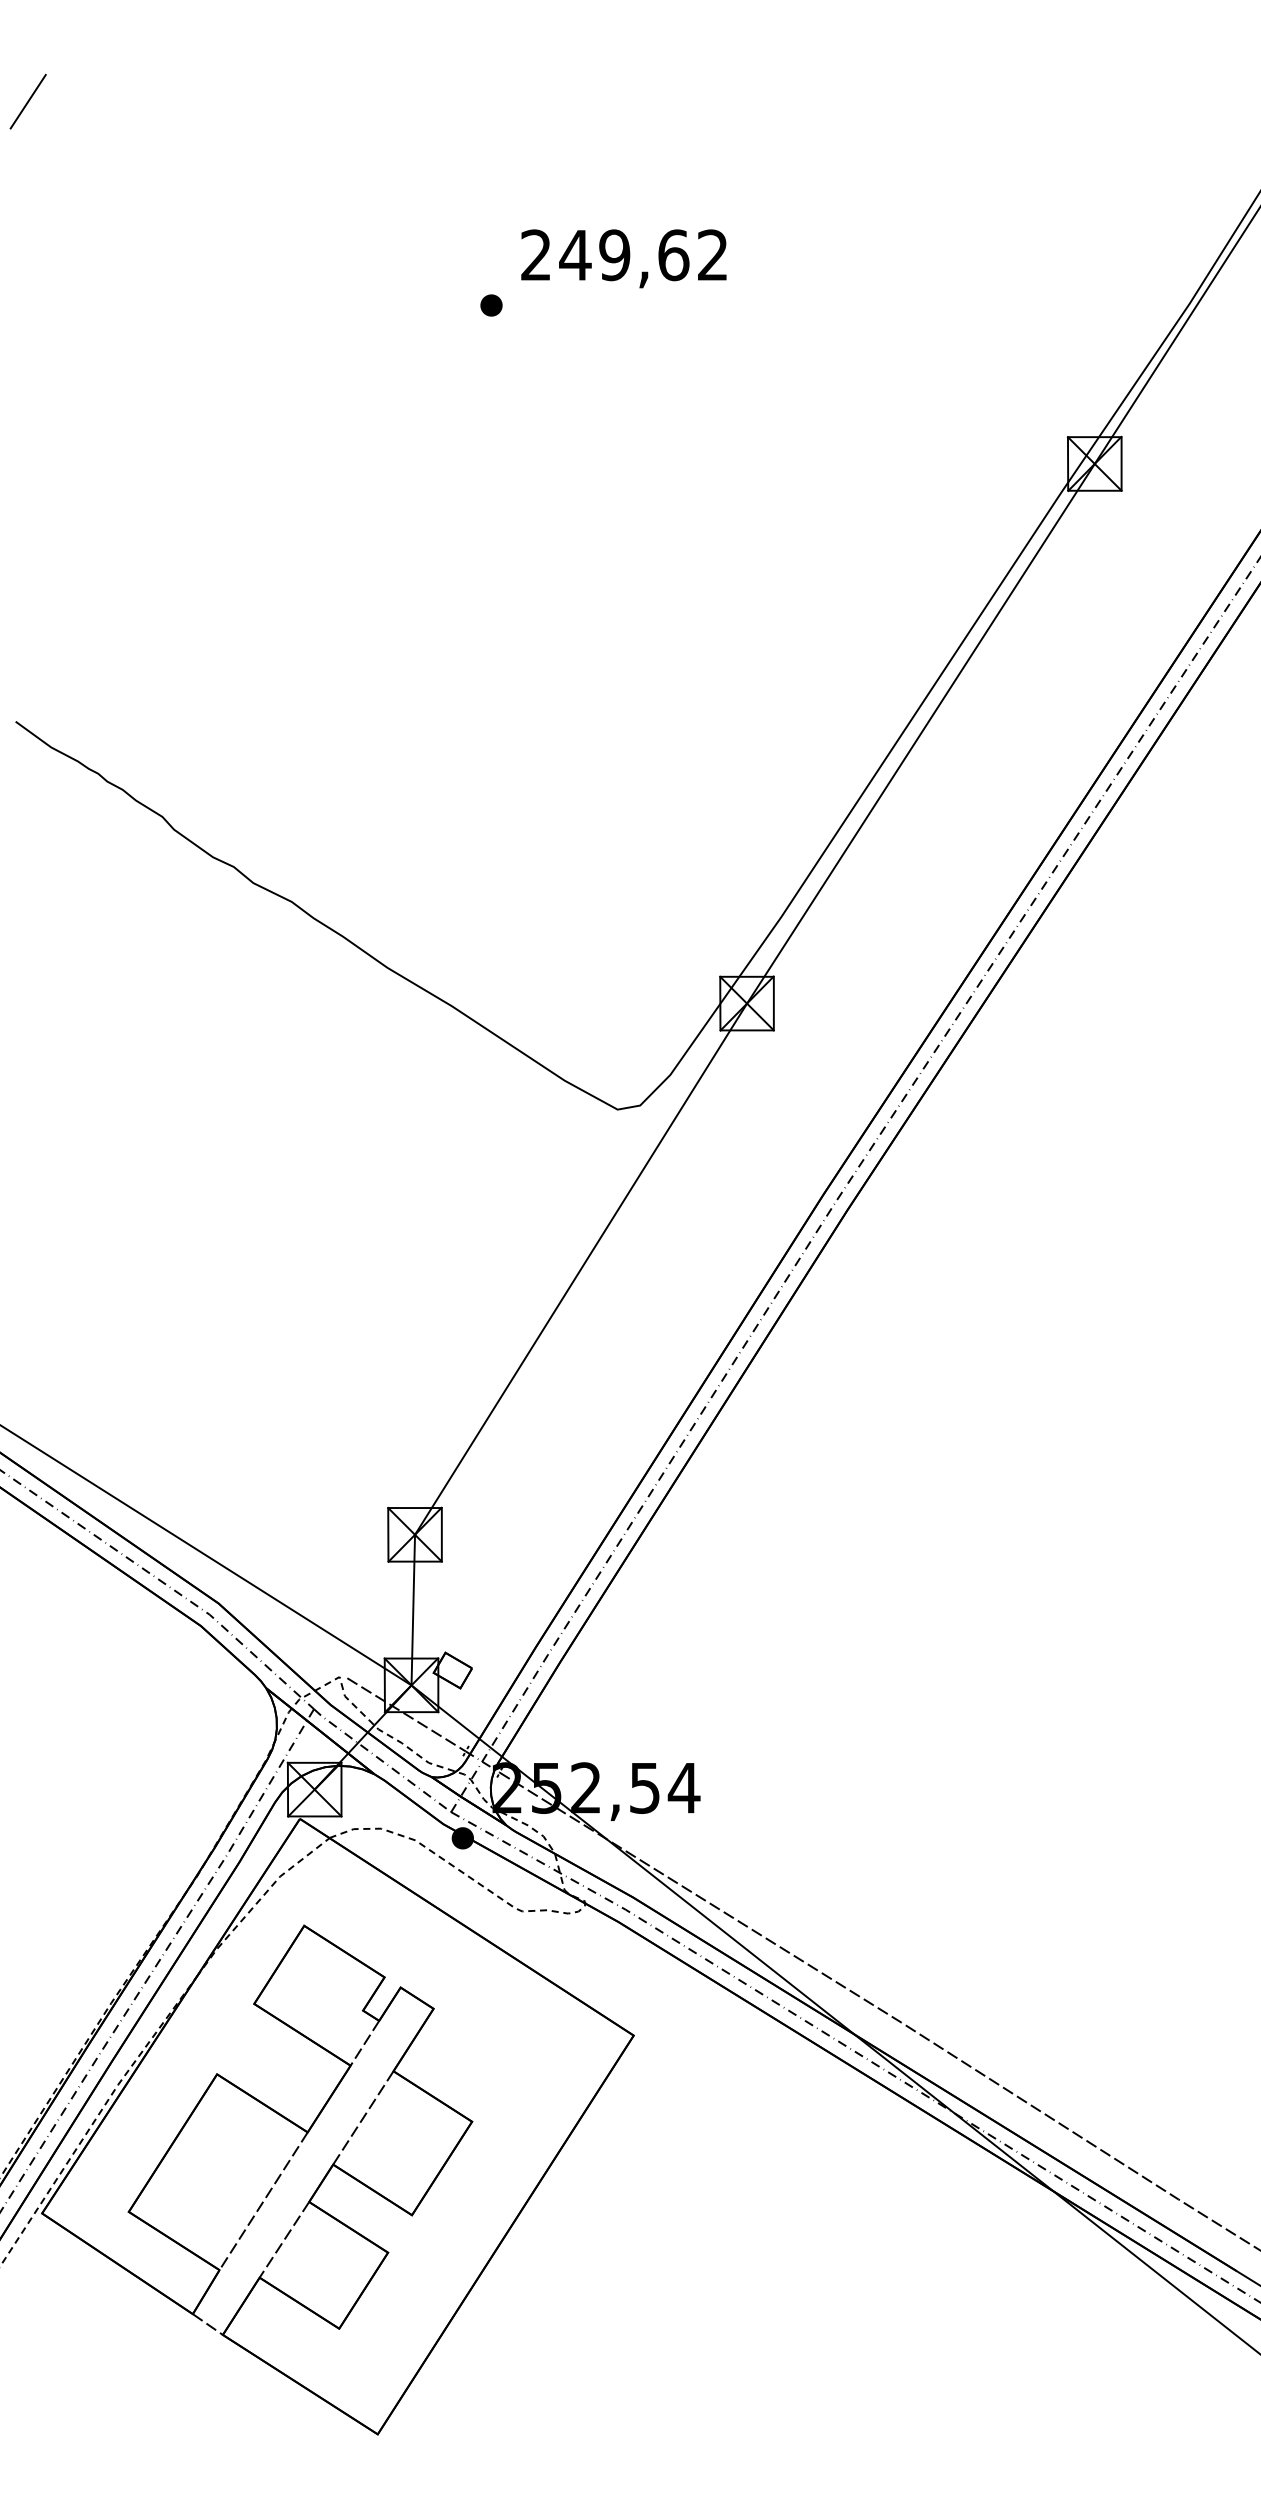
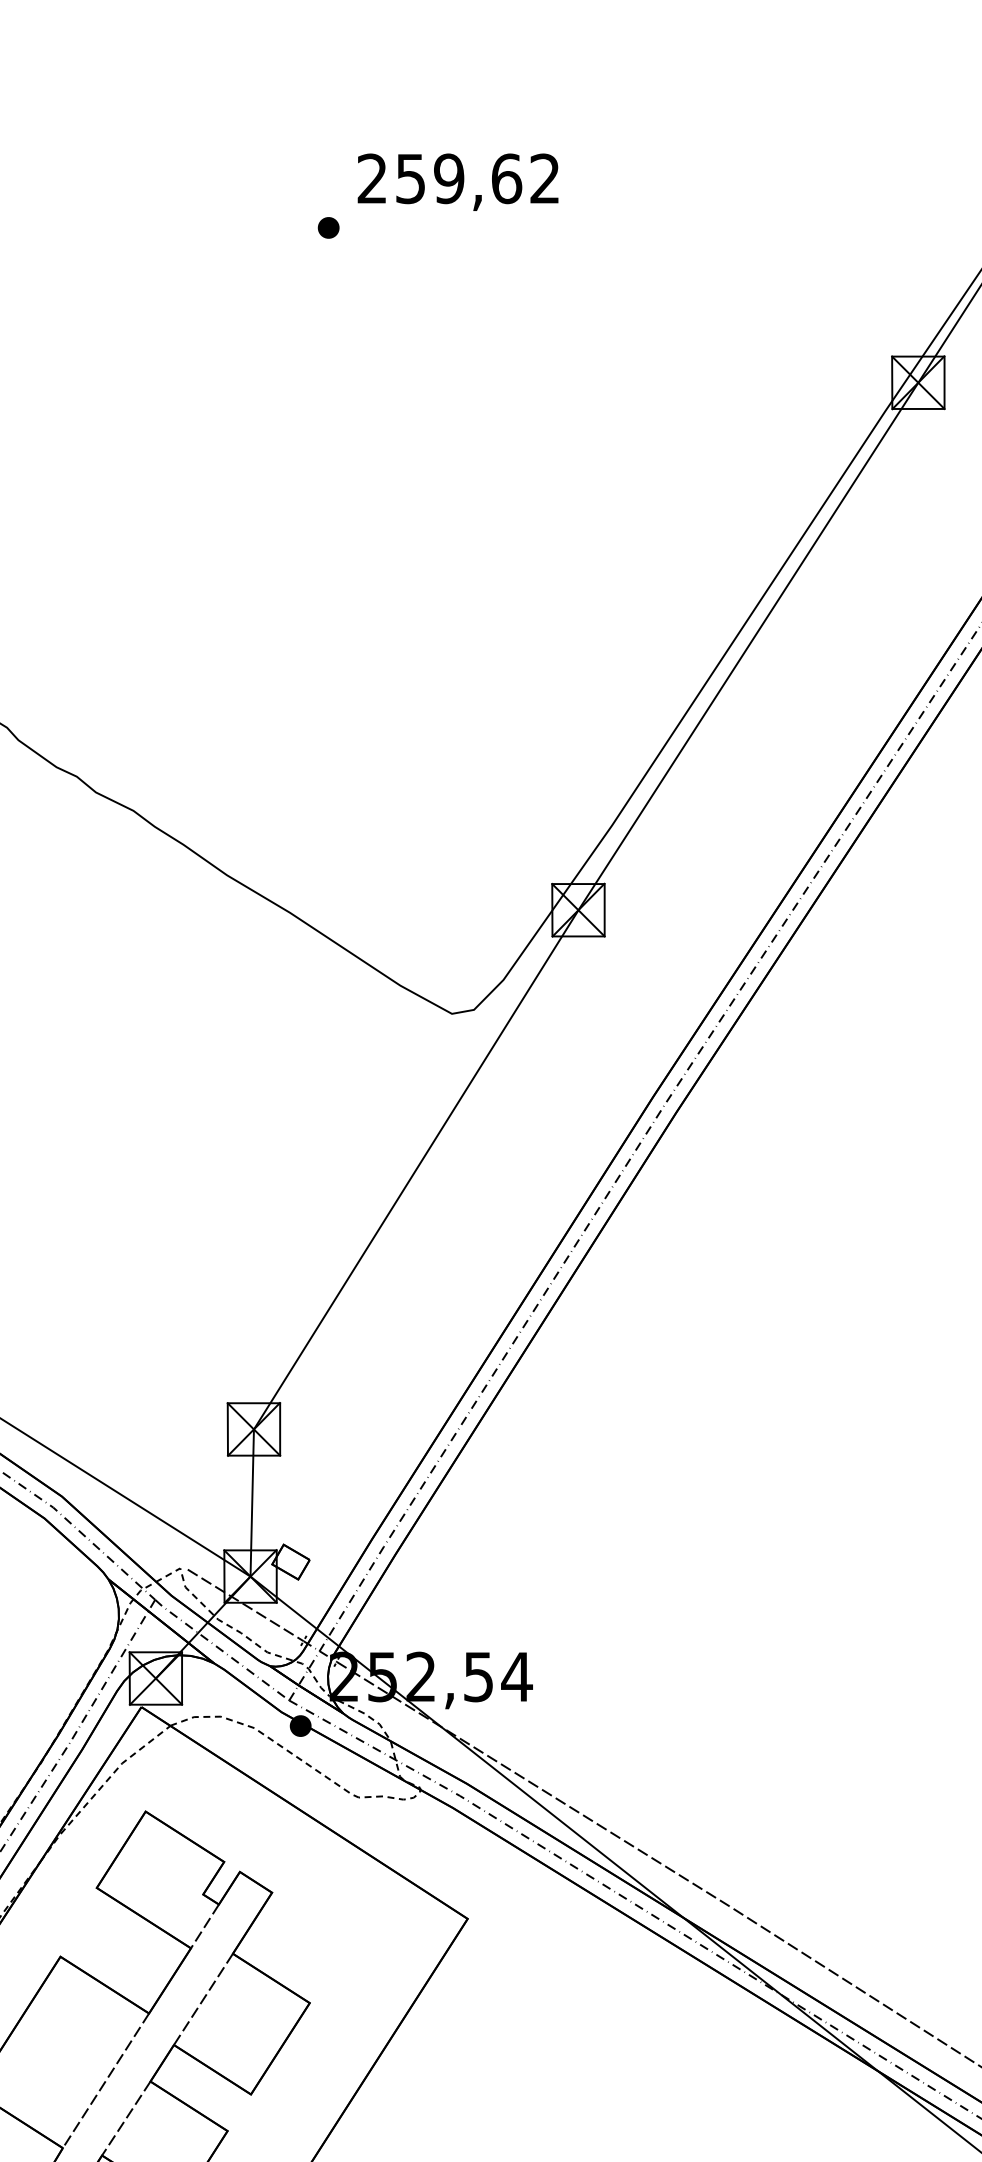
text: (575, 255) -> (410, 179), 249,62 -> 259,62

